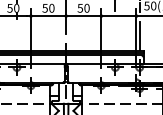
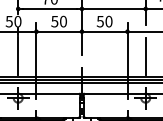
line: (16, 34) -> (17, 55), added
line: (115, 35) -> (145, 56), added

